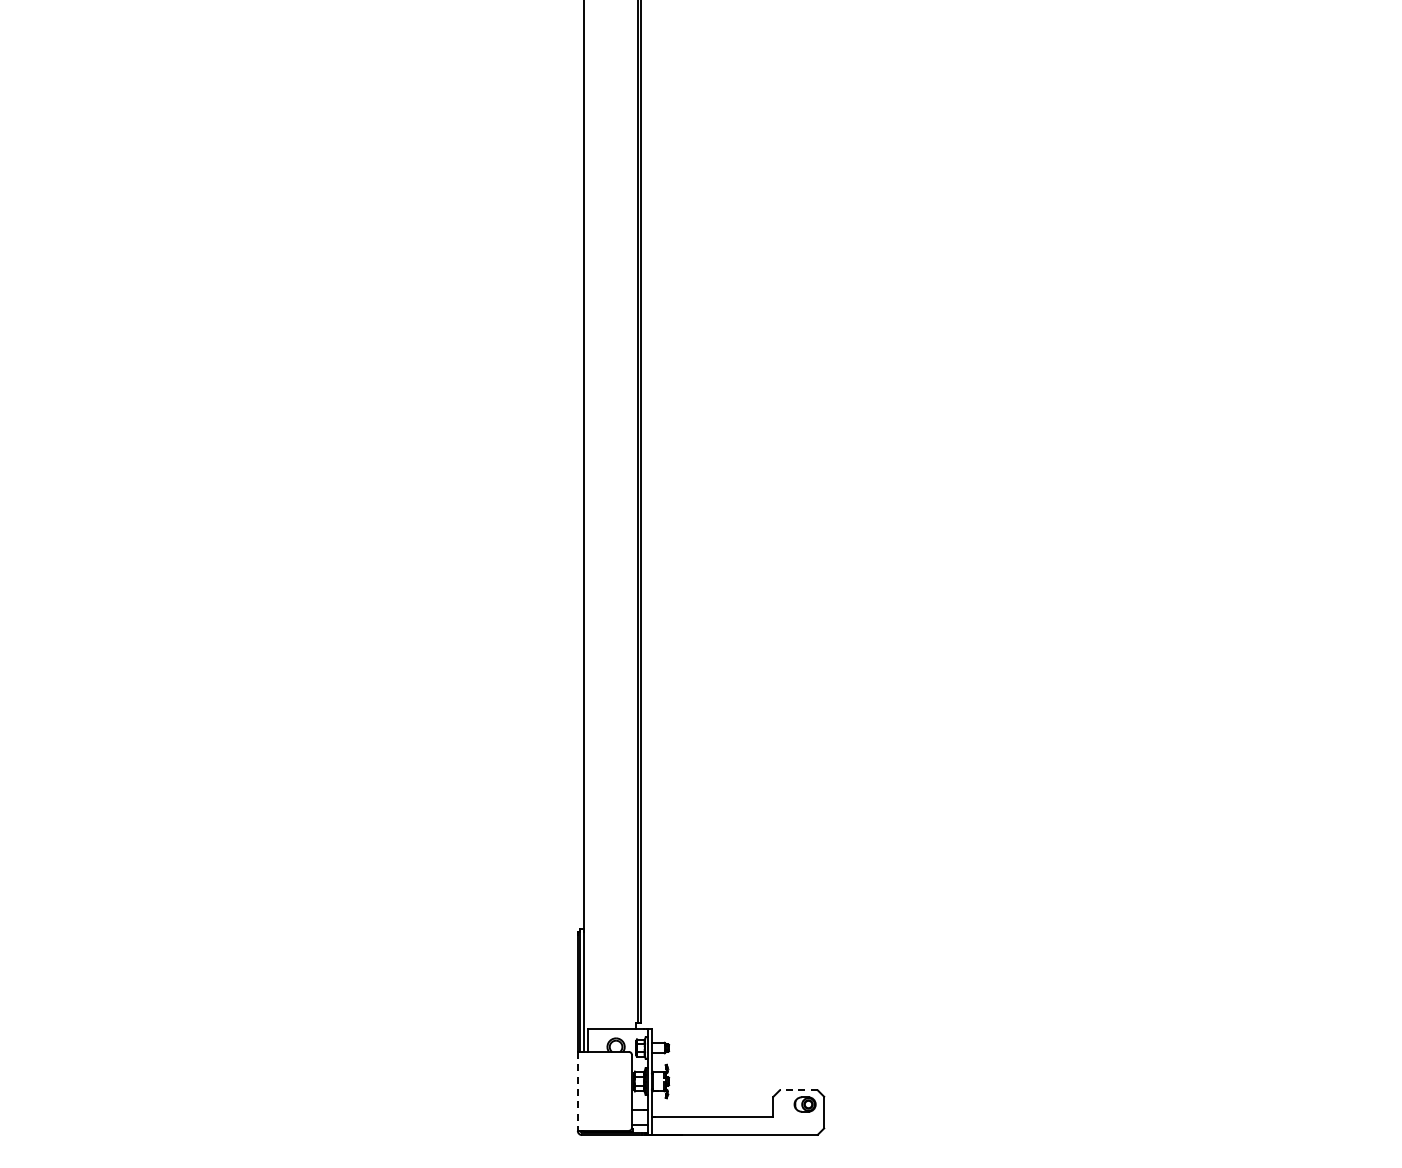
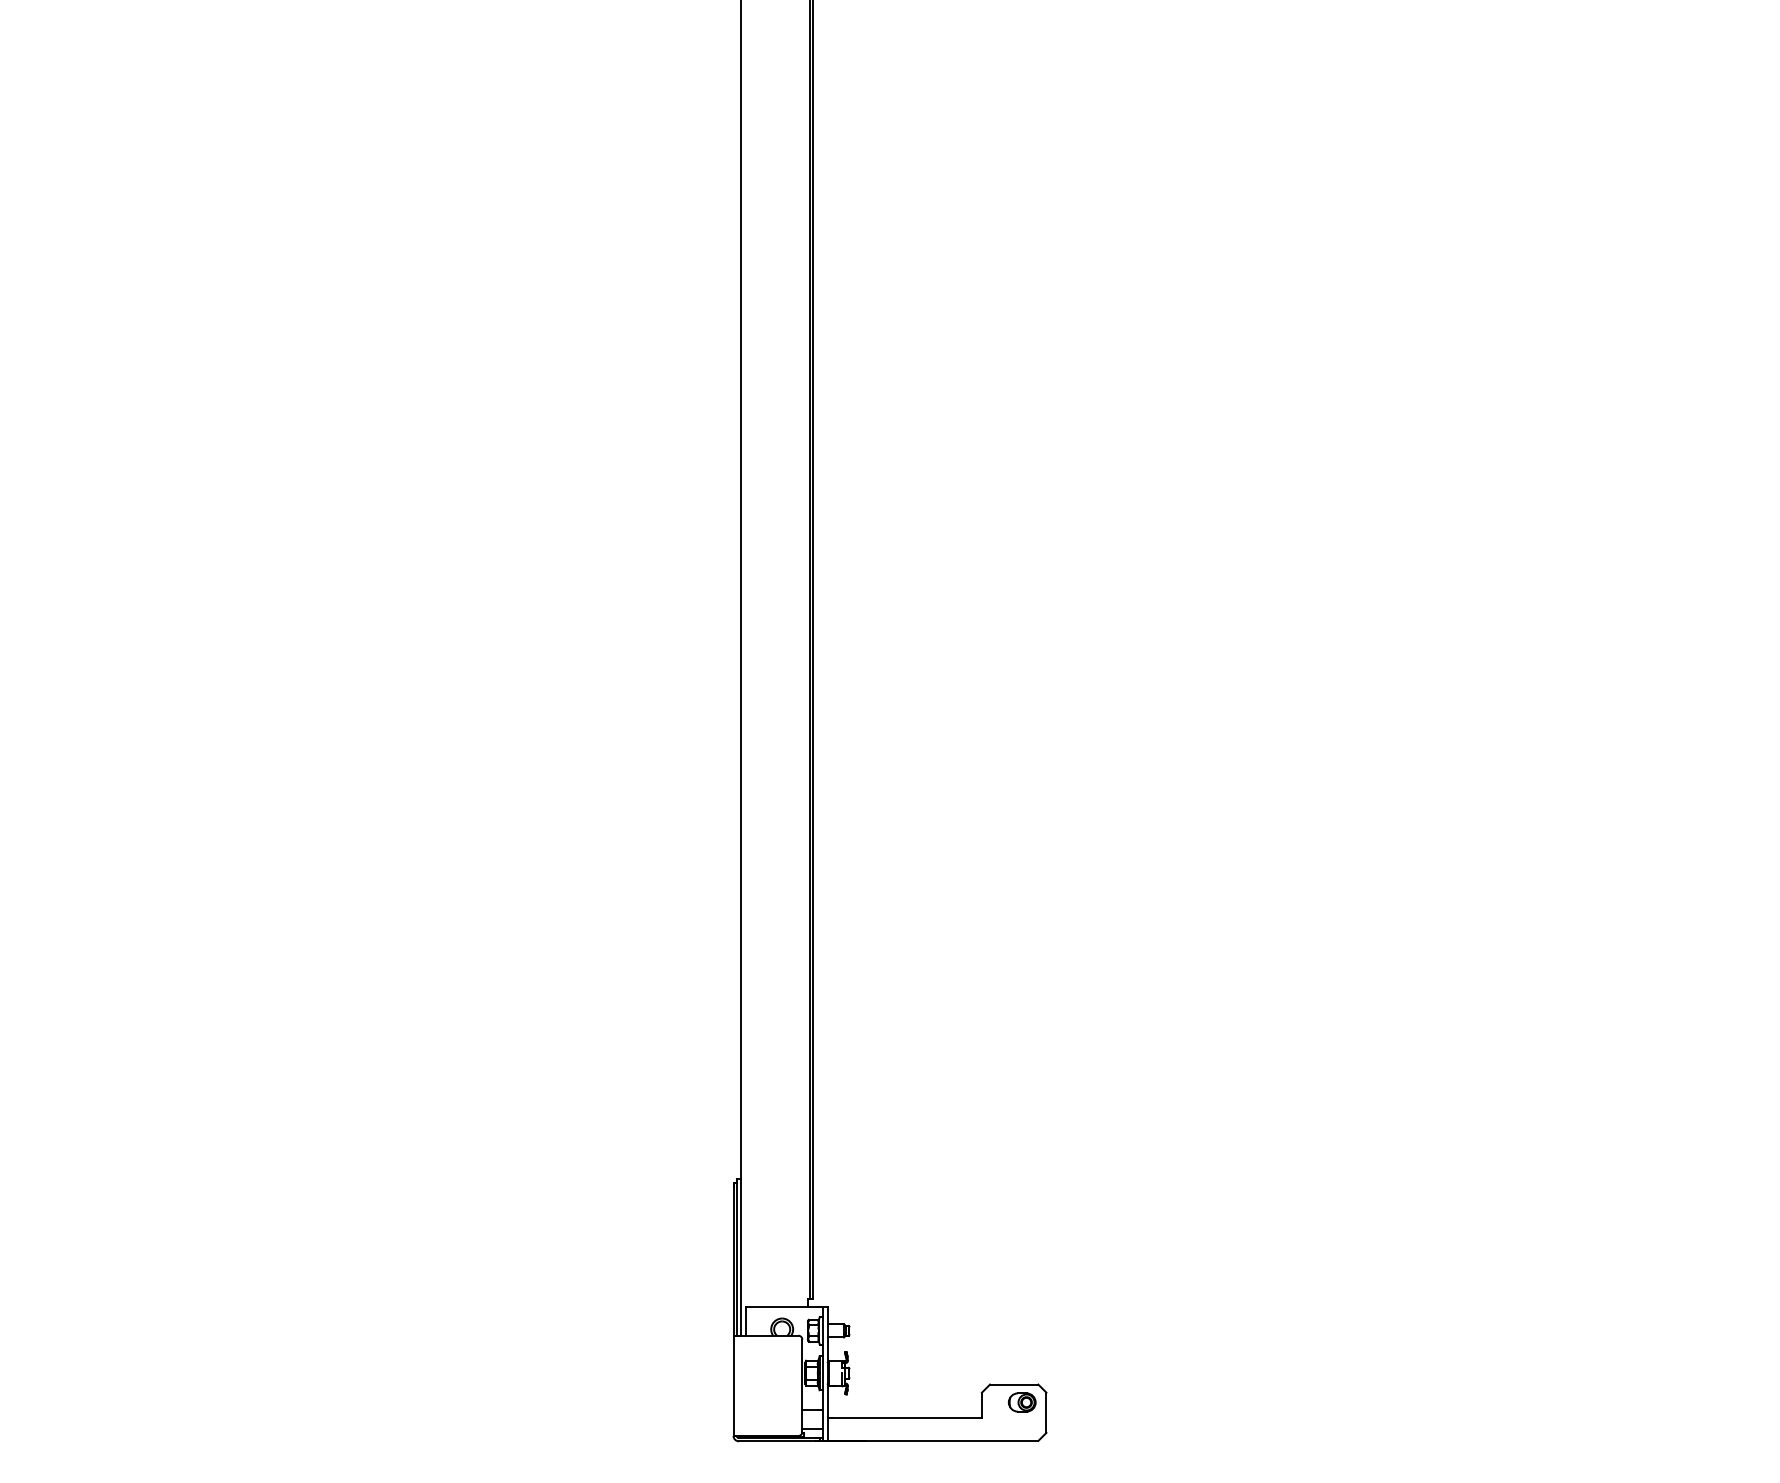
line: (798, 1090) -> (1013, 1384), dashed -> solid
line: (577, 1091) -> (733, 1385), dashed -> solid

